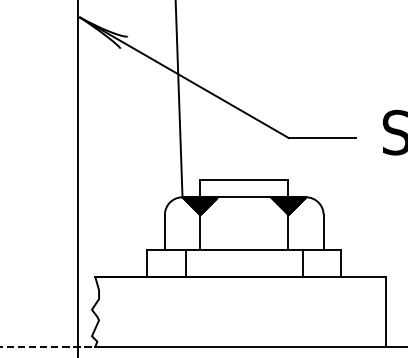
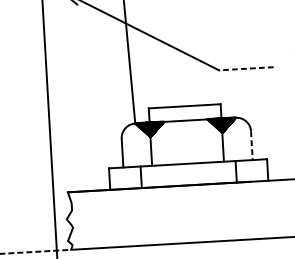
line: (321, 138) -> (245, 69), solid -> dashed
line: (323, 232) -> (251, 145), solid -> dashed

